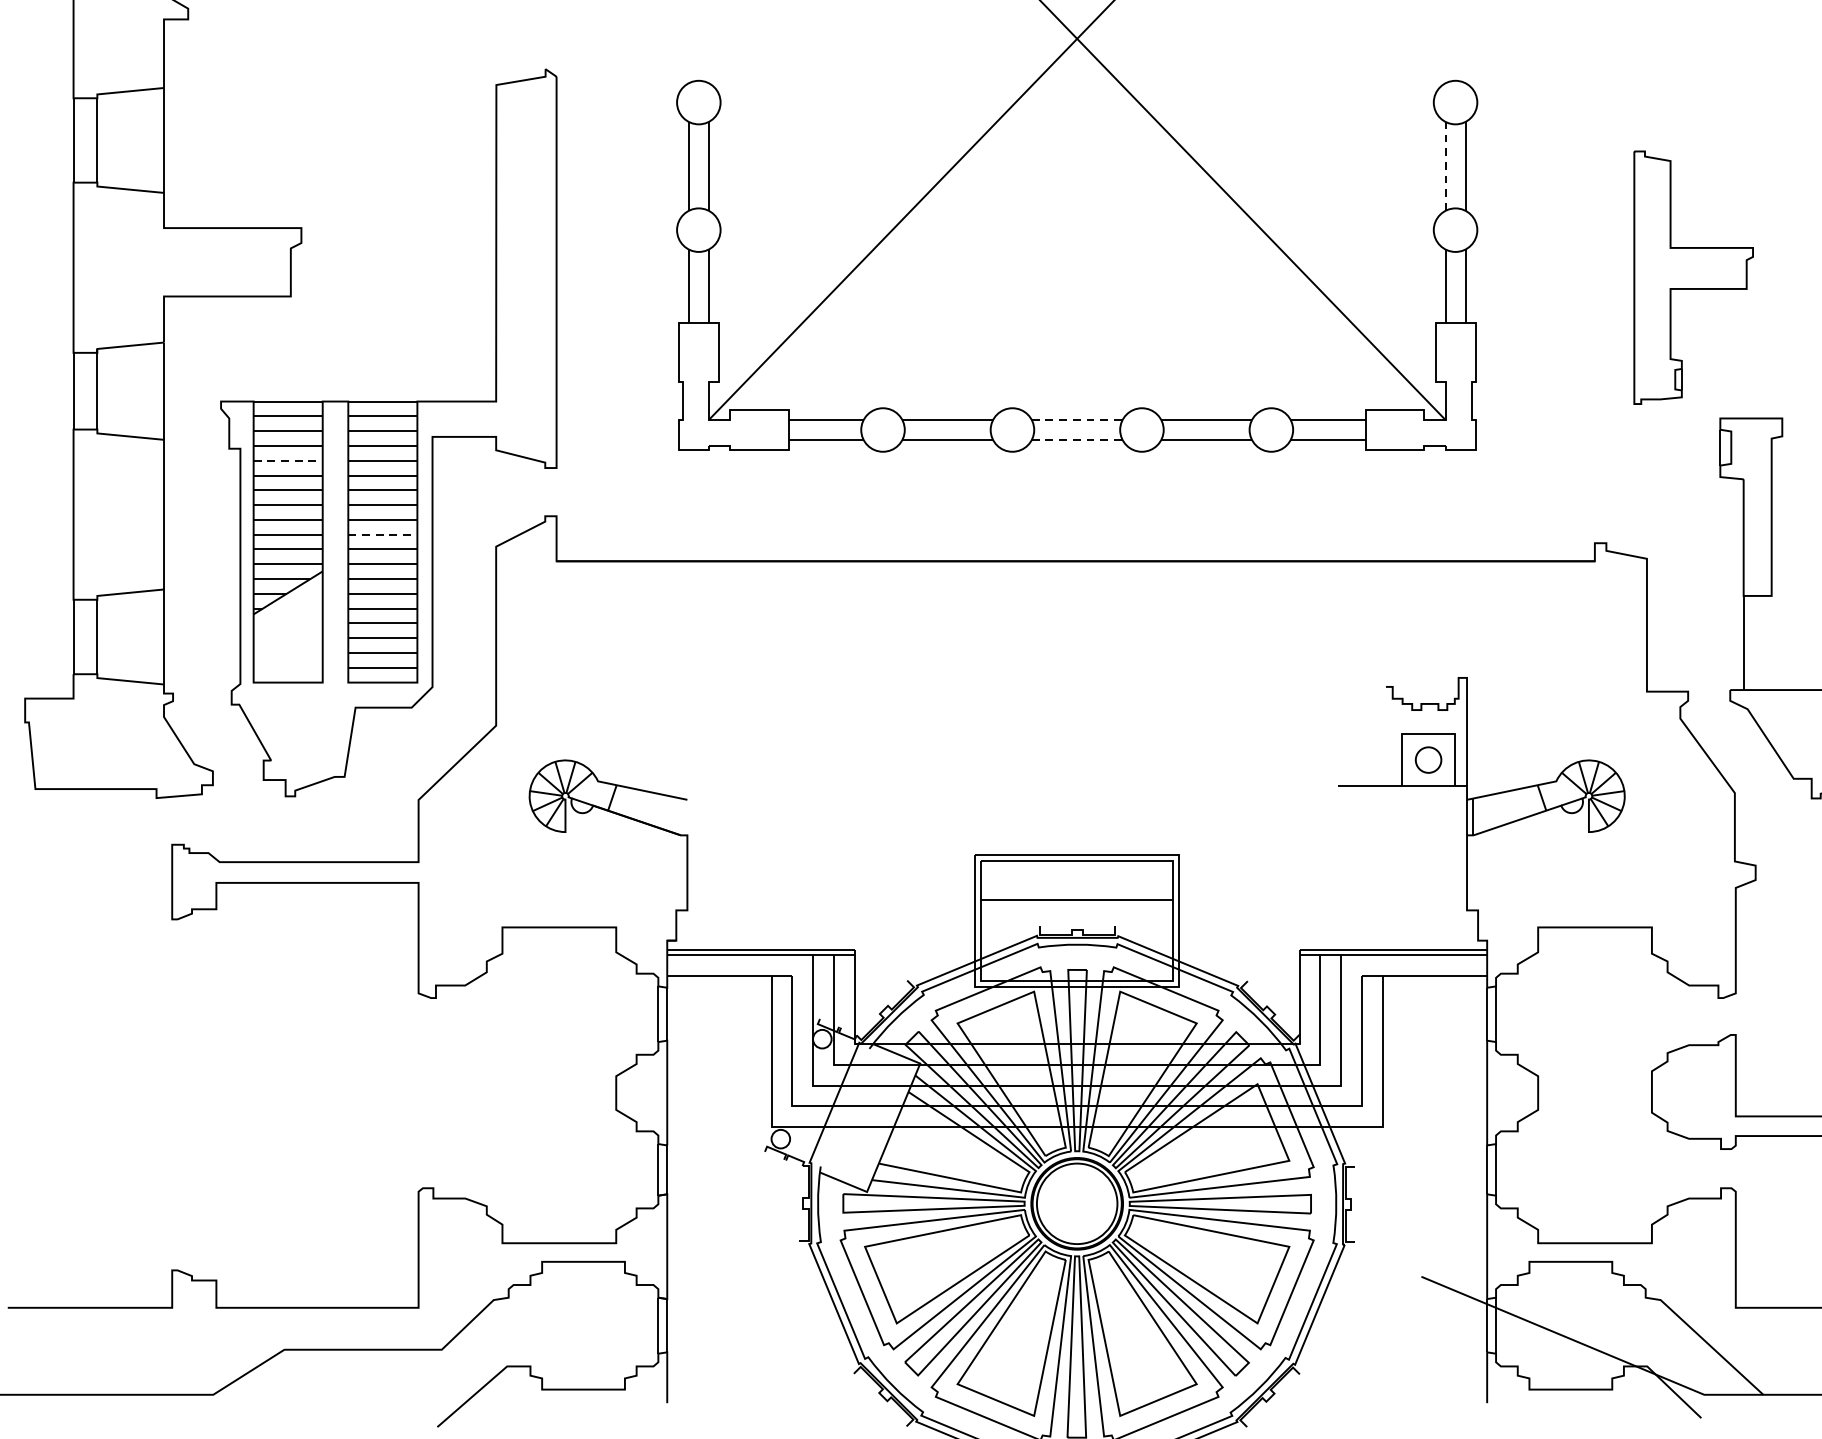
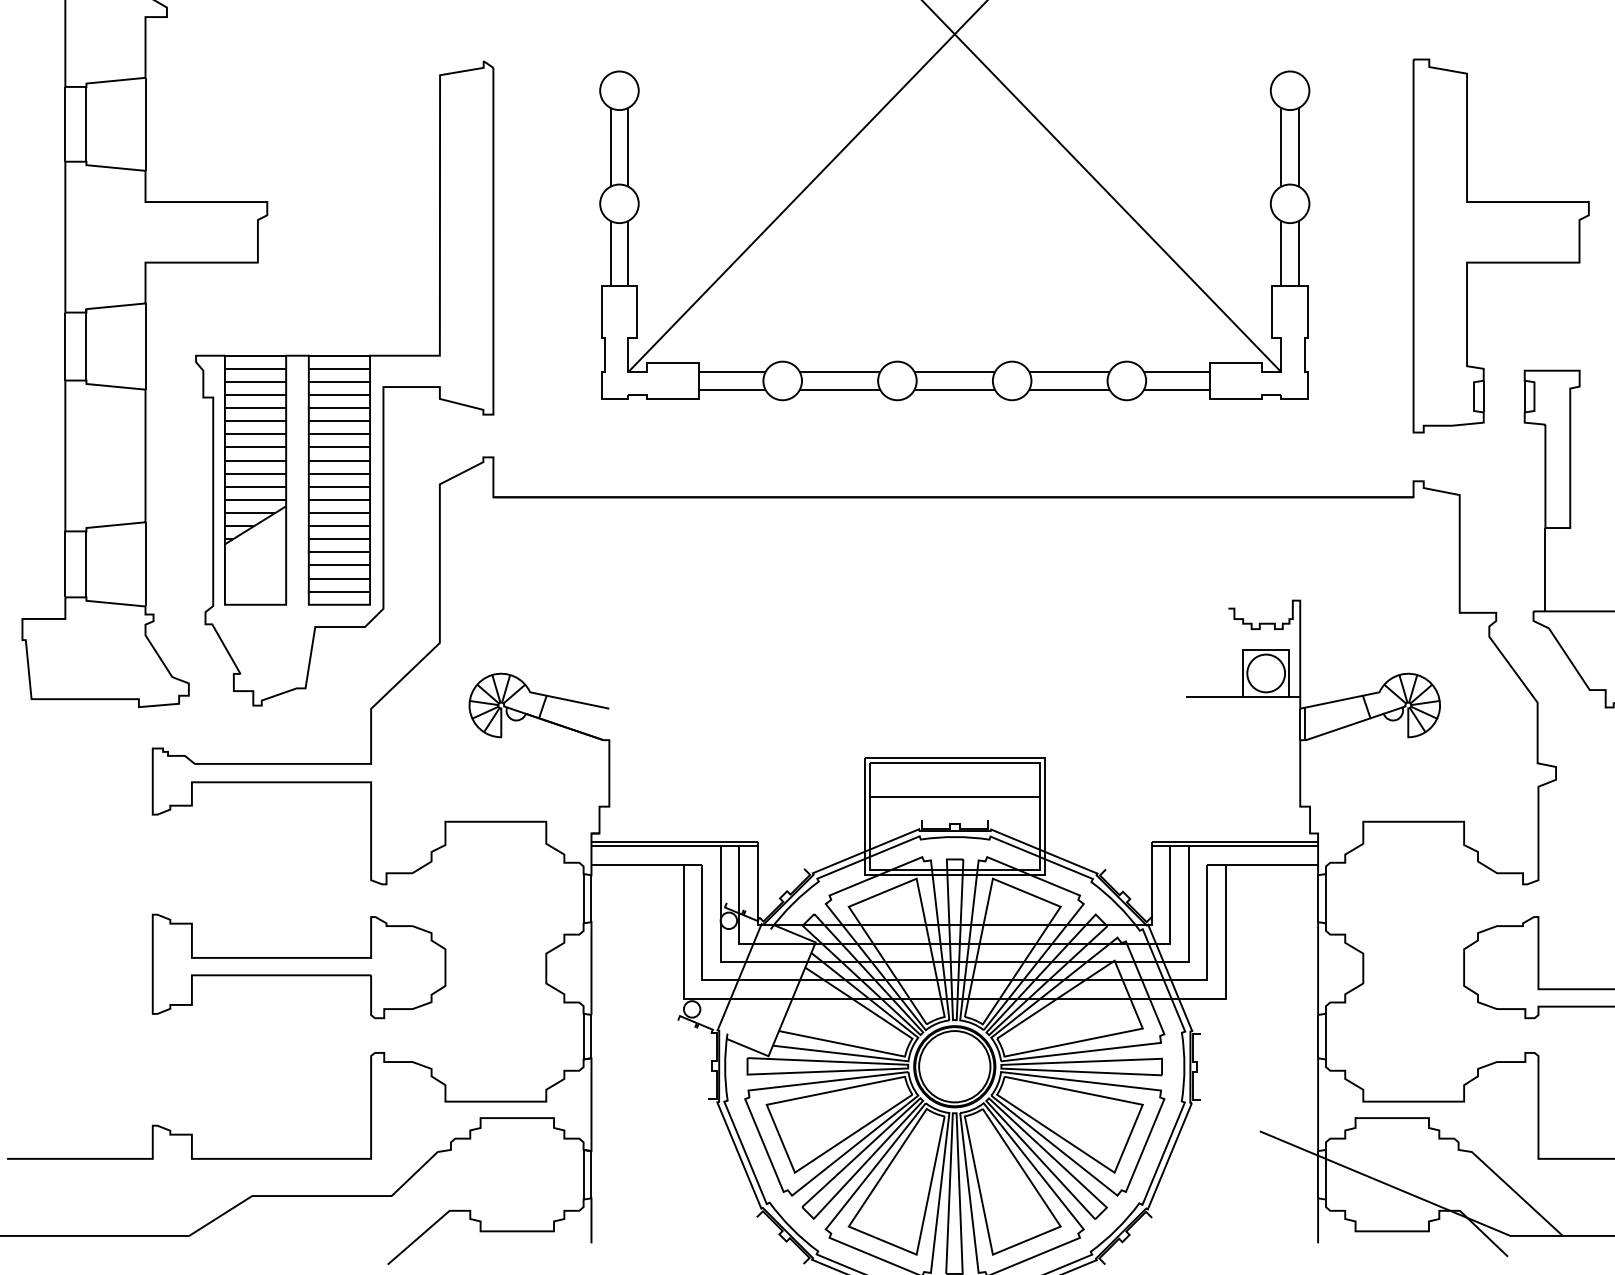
line: (1445, 165) -> (1281, 146), dashed -> solid
part: (1692, 277) -> (1500, 245), size x1.67
line: (1078, 420) -> (955, 372), dashed -> solid
line: (1078, 439) -> (955, 389), dashed -> solid
line: (288, 461) -> (255, 408), dashed -> solid
line: (382, 534) -> (339, 473), dashed -> solid
circle: (1428, 760) -> (1266, 673), size x1.67
part: (336, 1090) -> (298, 966), added

